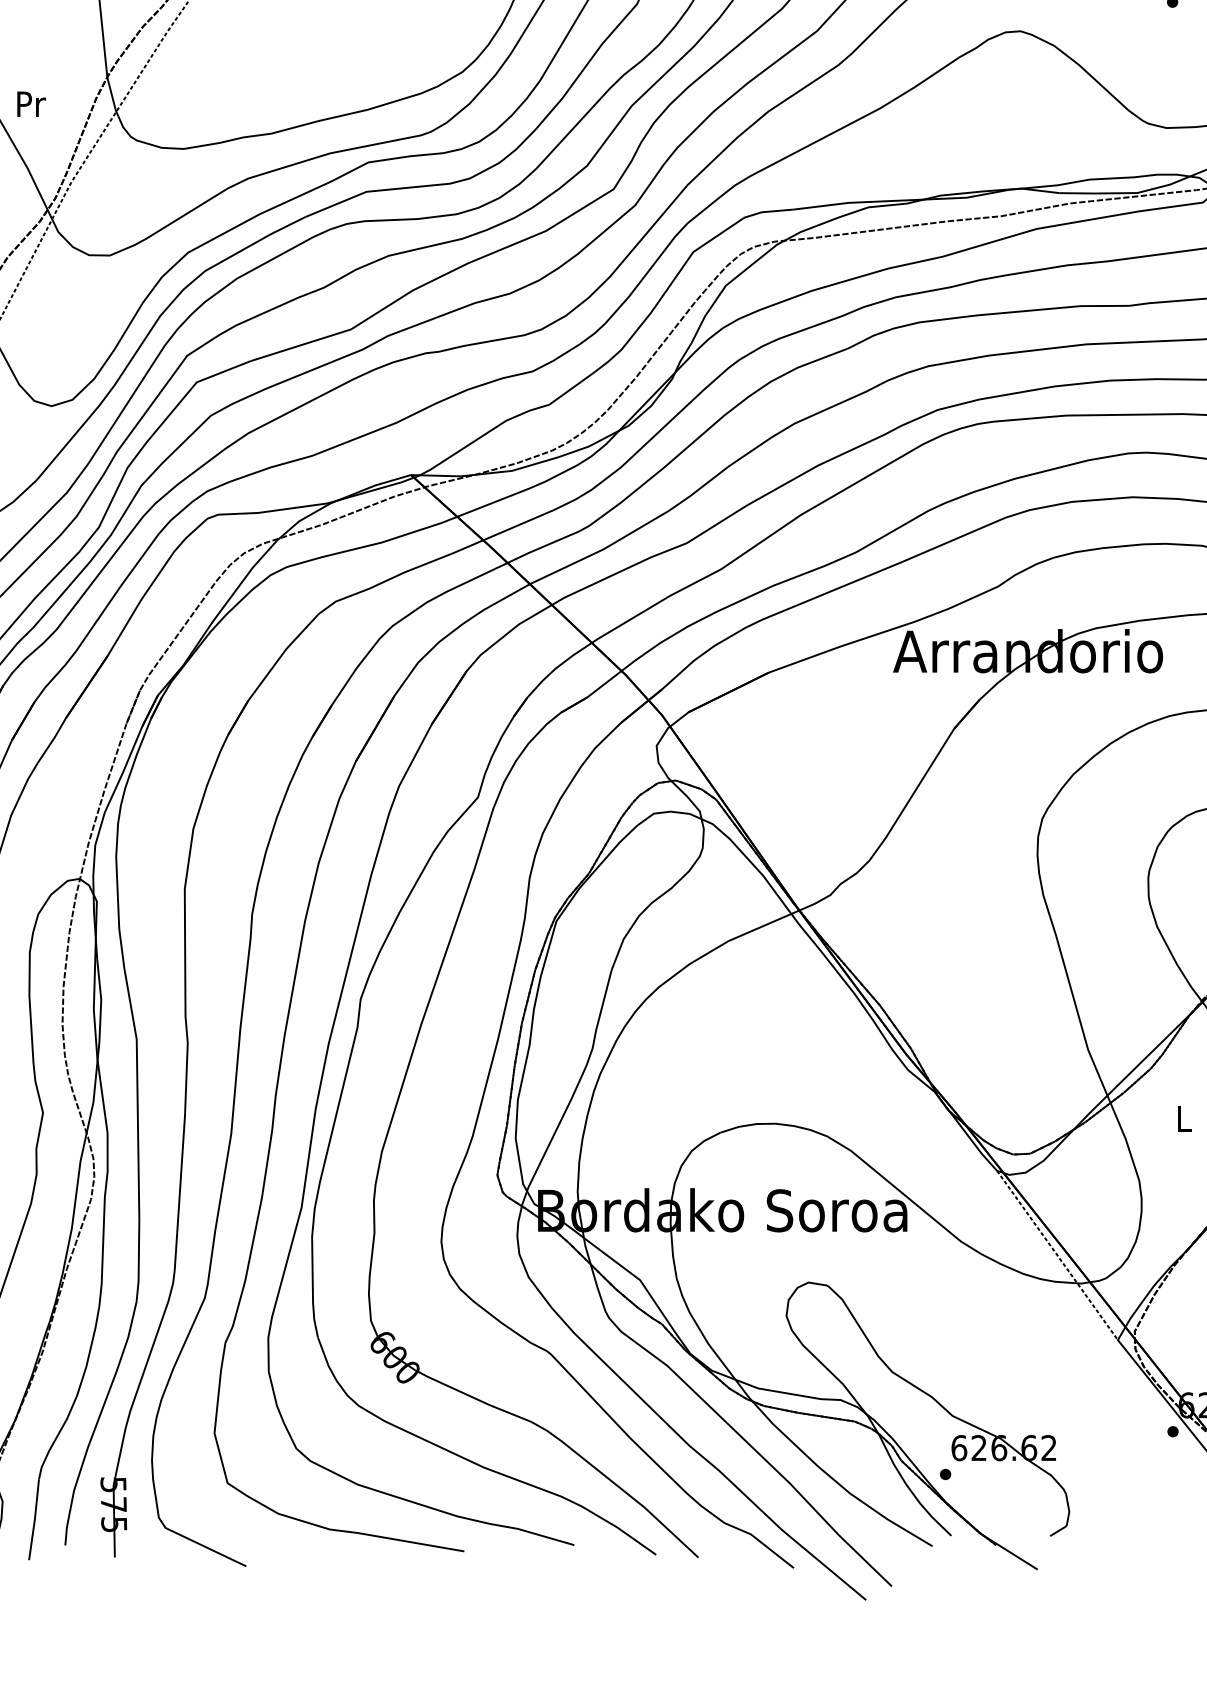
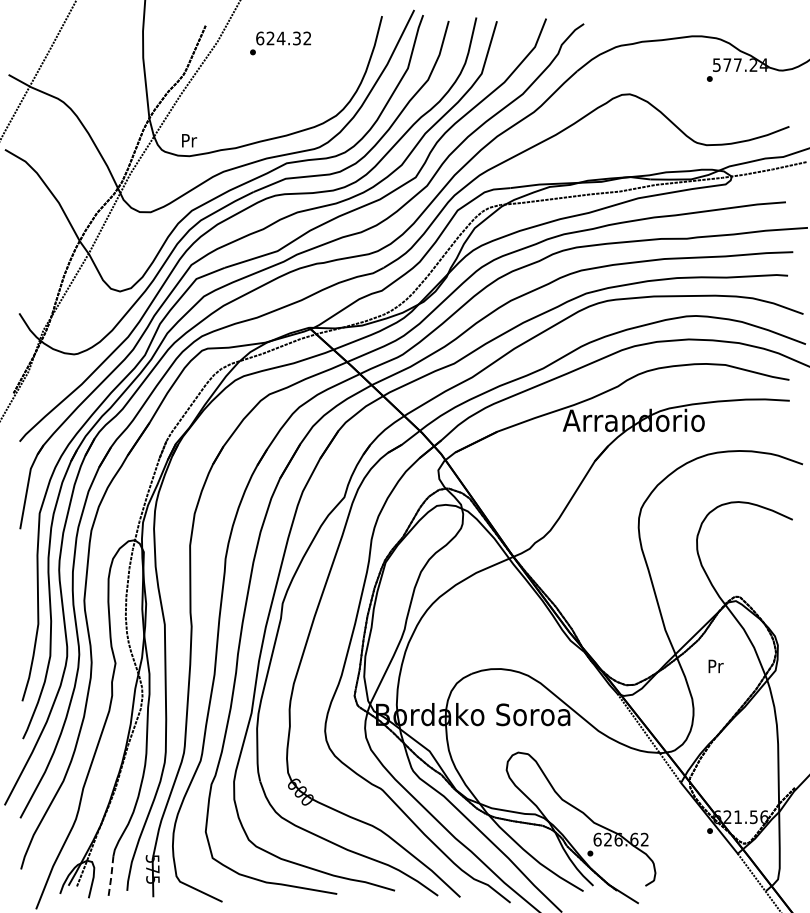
text: (31, 103) -> (189, 140), moved
text: (1183, 1118) -> (715, 666), L -> Pr
line: (35, 1519) -> (111, 877), solid -> dashed

